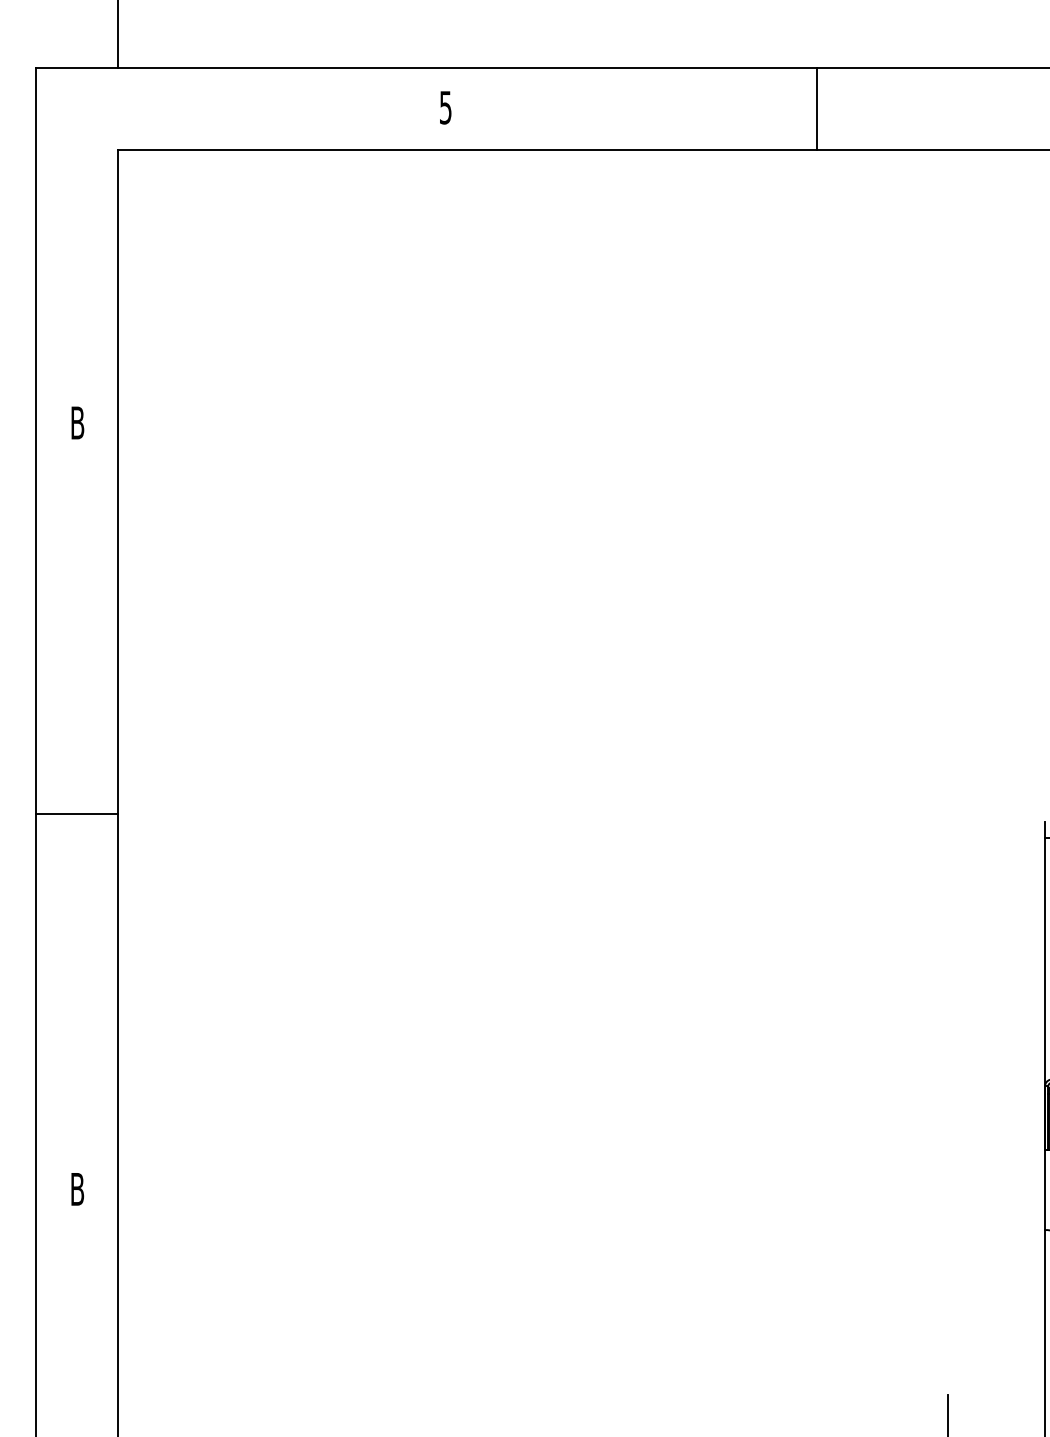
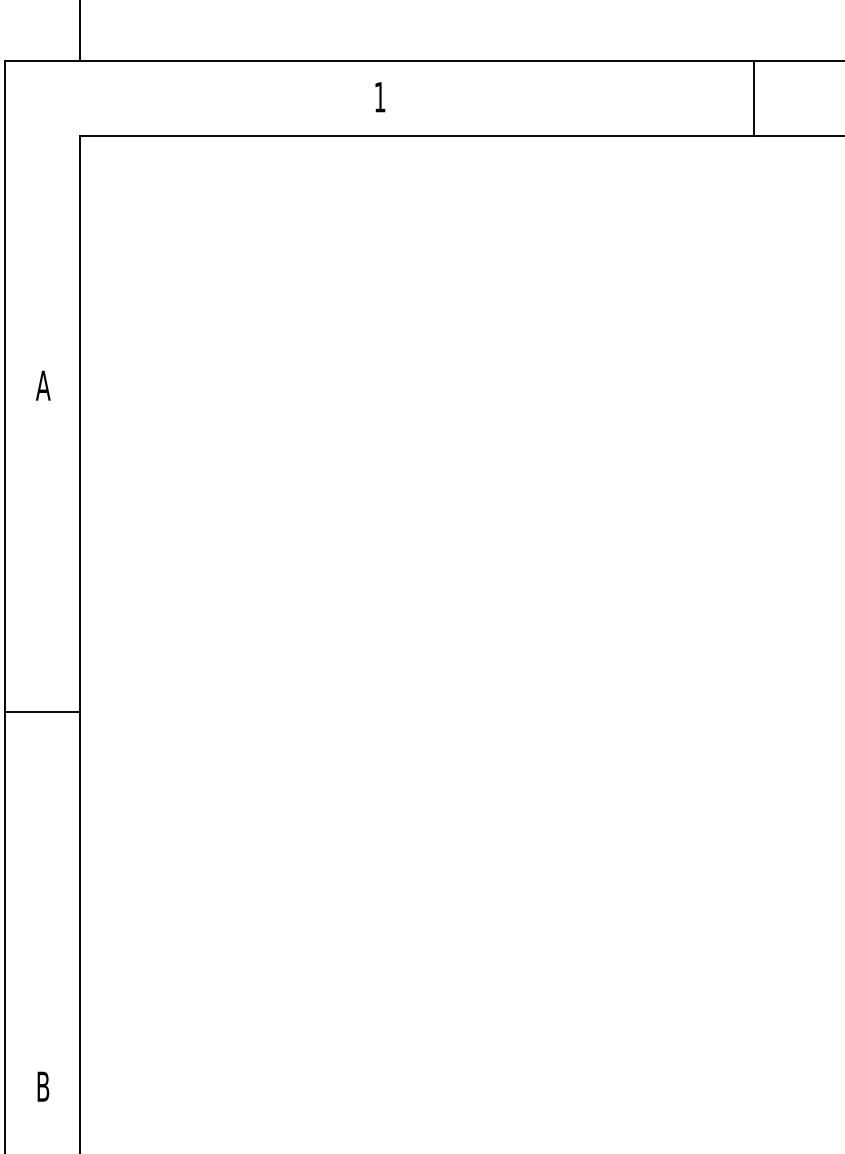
text: (445, 107) -> (379, 97), 5 -> 1
line: (817, 108) -> (753, 97), moved
text: (77, 422) -> (43, 385), B -> A
line: (76, 813) -> (42, 711), moved

